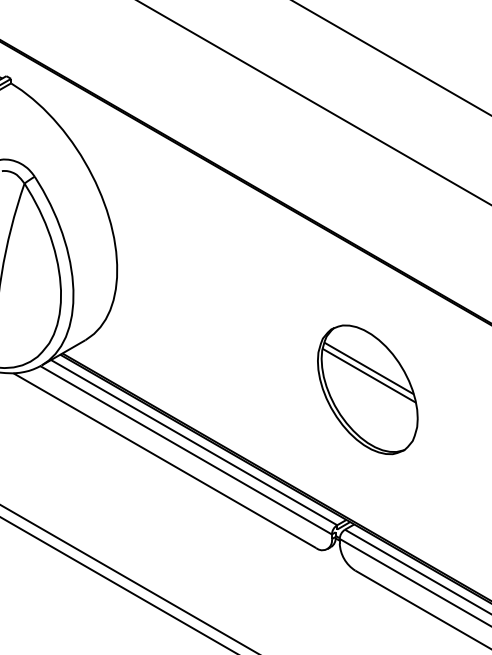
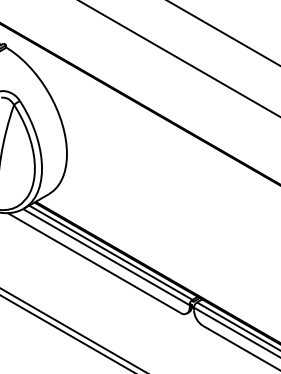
part: (366, 389) -> (209, 222), removed

